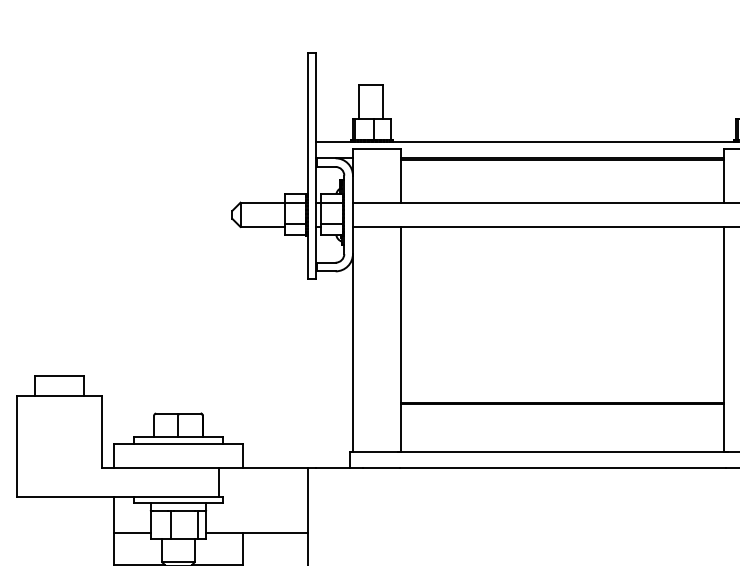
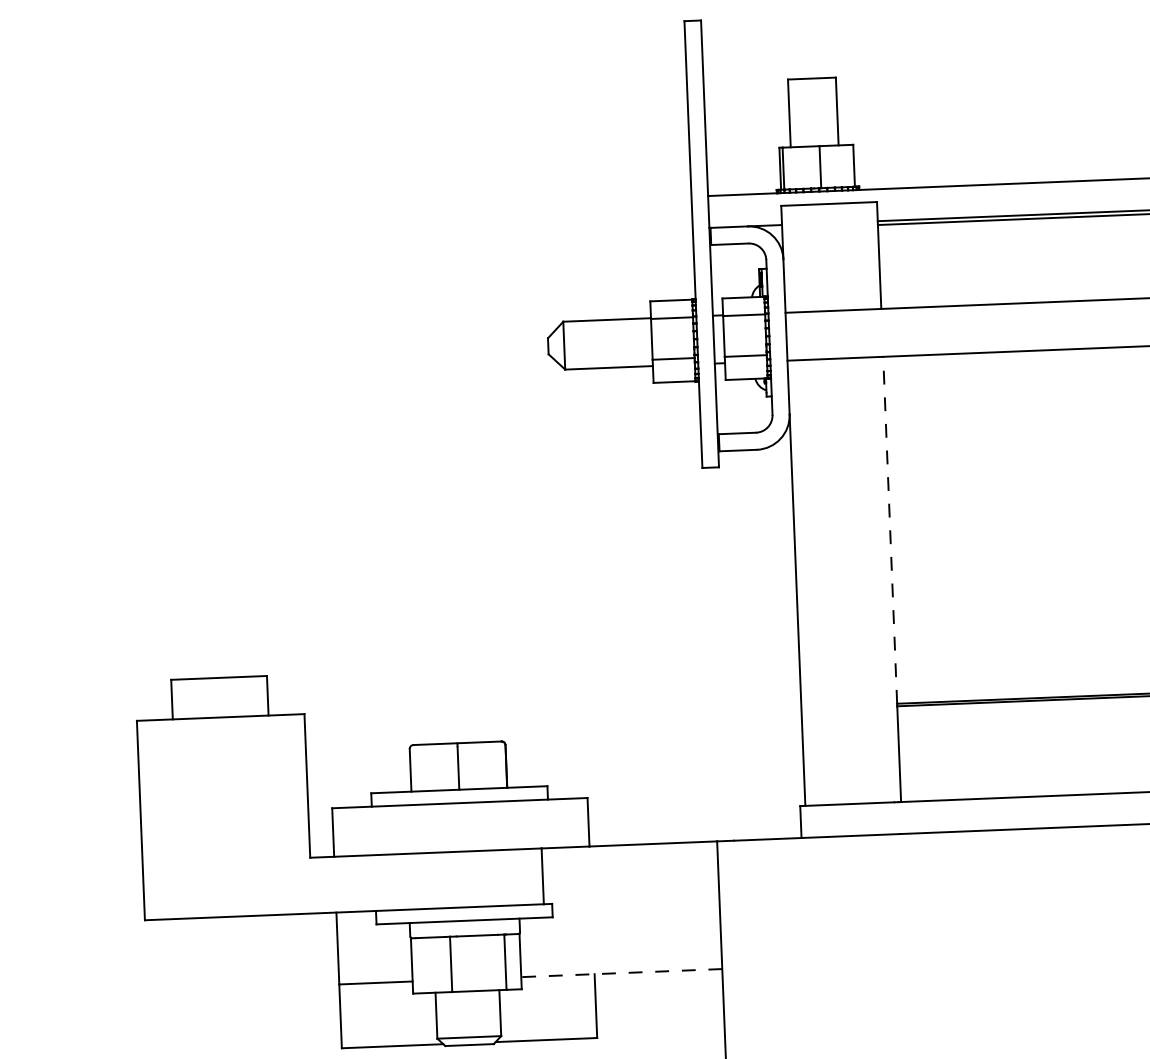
line: (401, 314) -> (890, 529), solid -> dashed
line: (256, 533) -> (621, 974), solid -> dashed

